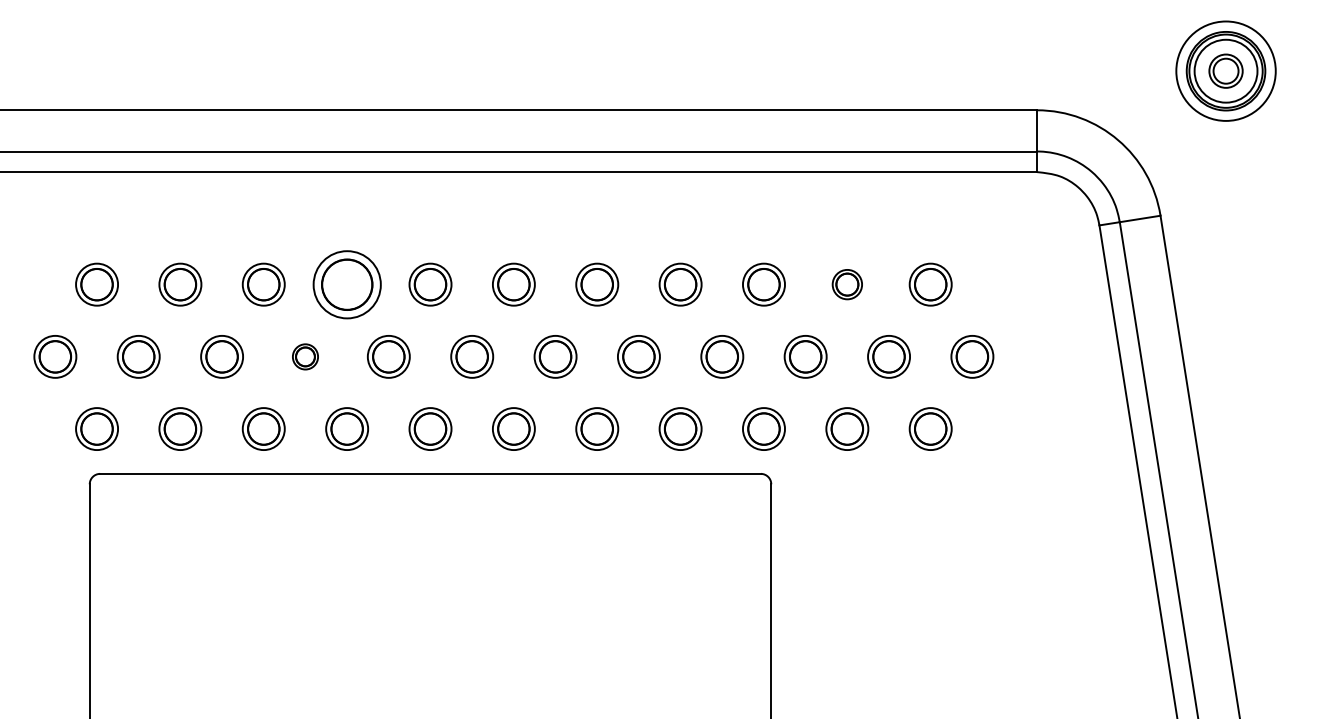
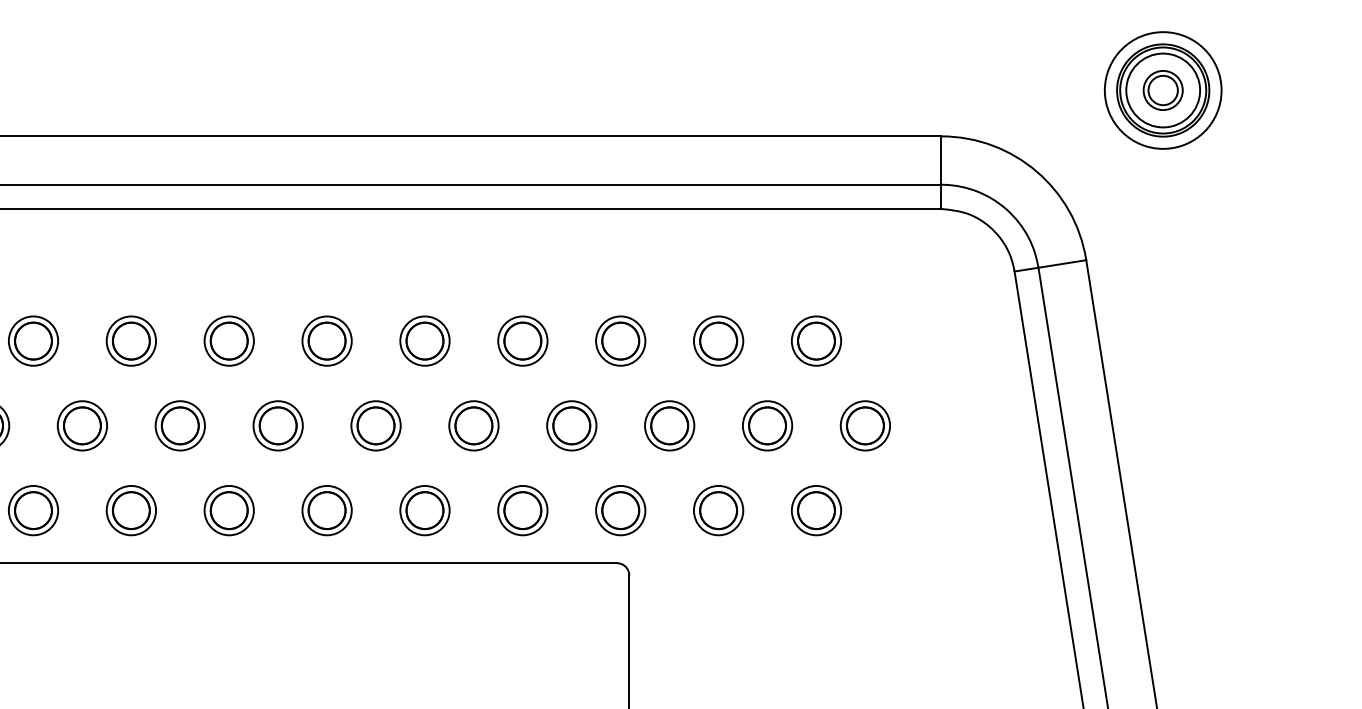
part: (346, 284) -> (130, 340), size x0.62
part: (847, 284) -> (718, 340), size x1.43
part: (305, 356) -> (82, 425), size x1.67

